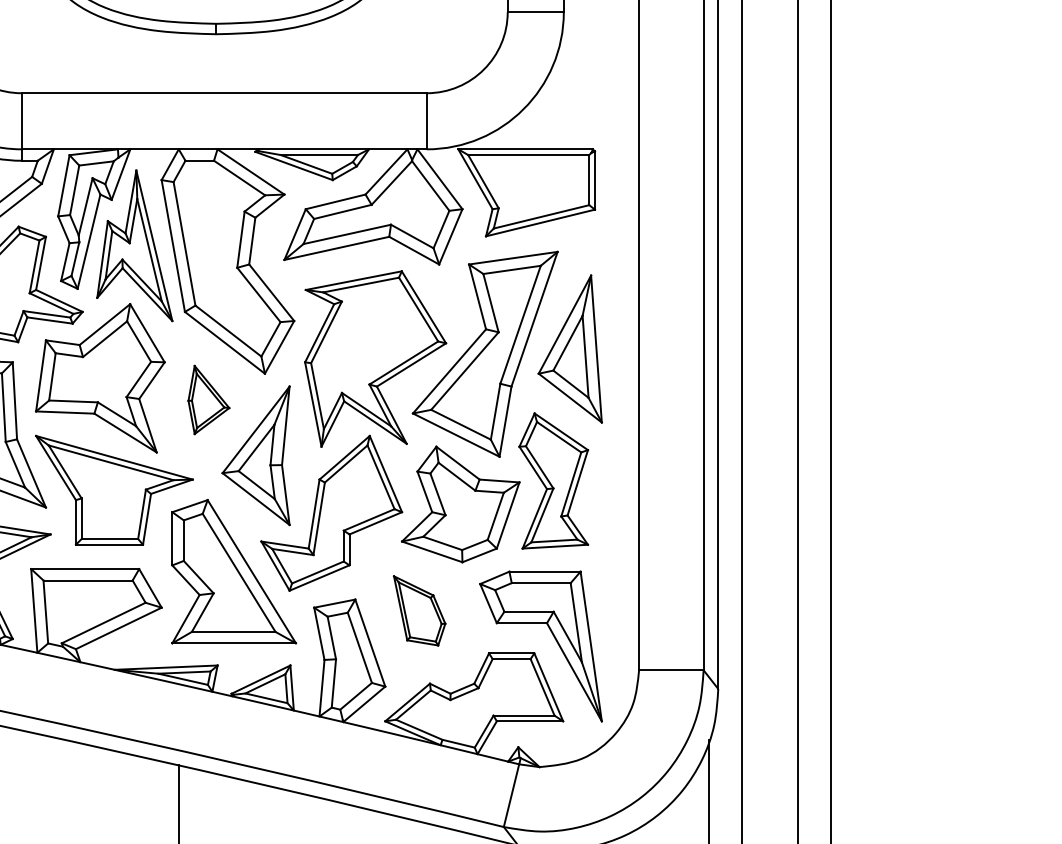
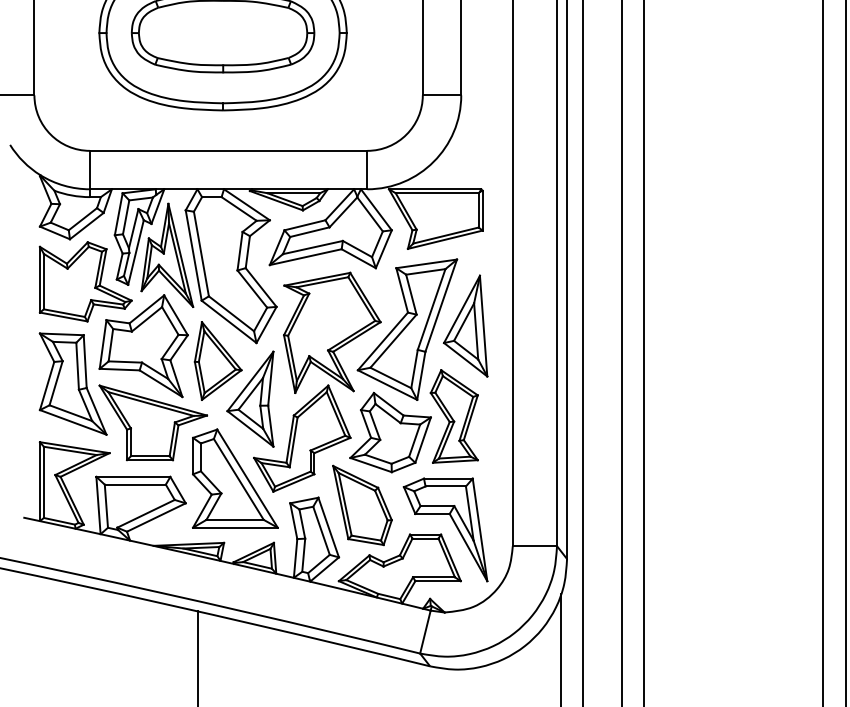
part: (208, 399) -> (217, 360), size x1.67
part: (419, 610) -> (362, 505), size x1.67

